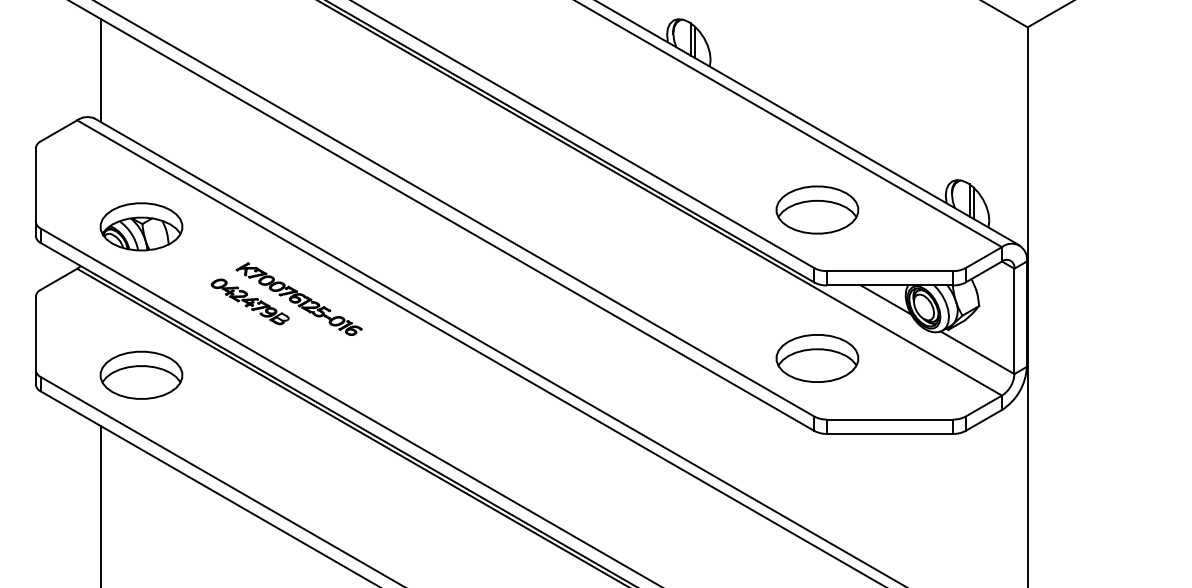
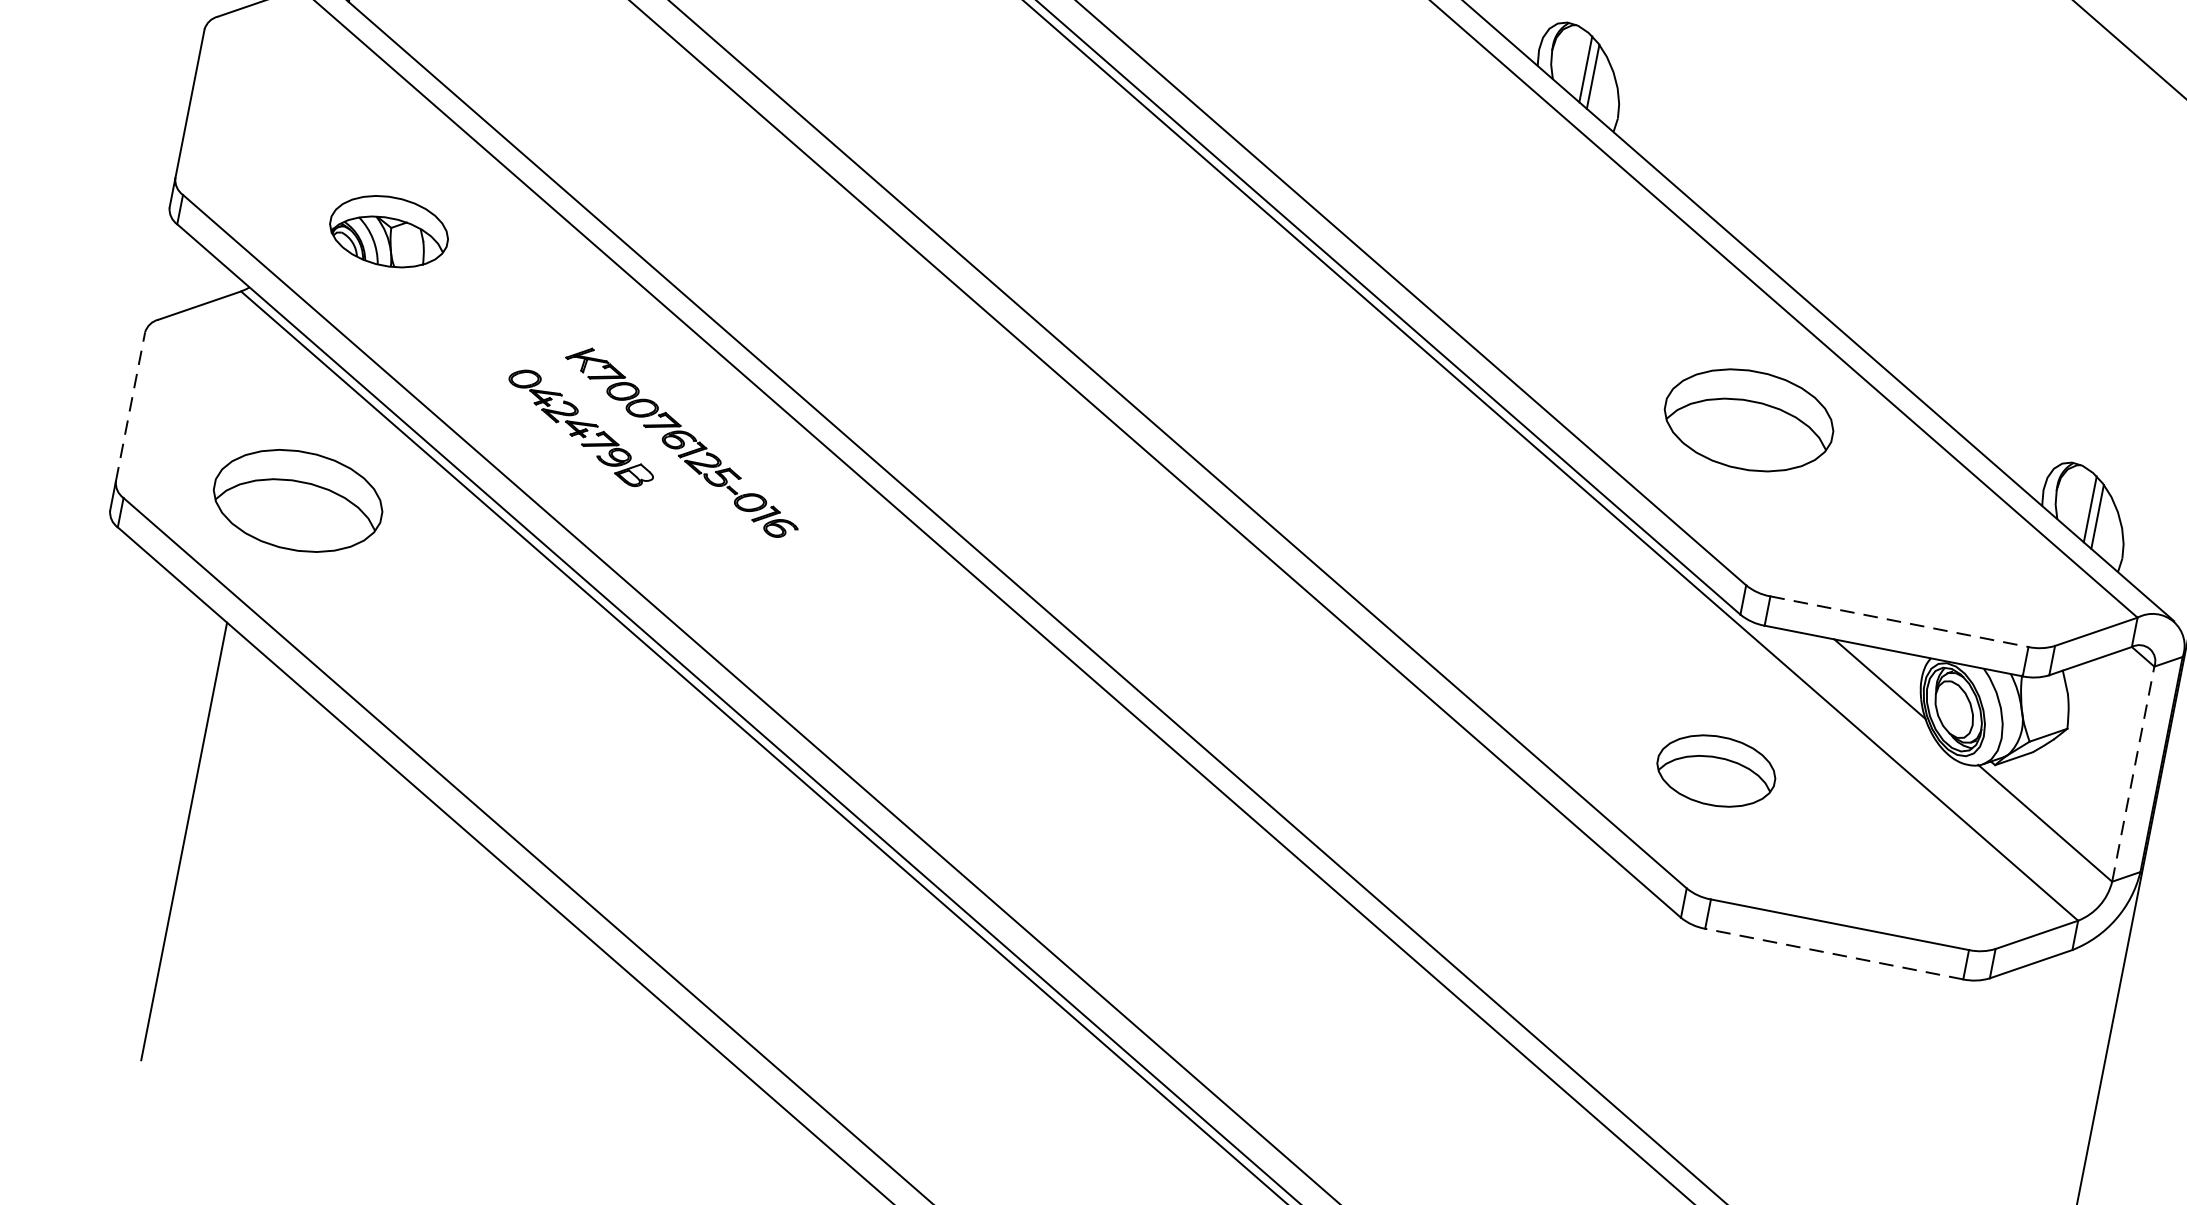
part: (817, 209) -> (1749, 419), moved
part: (141, 226) -> (389, 230), size x0.7
line: (890, 271) -> (1900, 622), solid -> dashed
line: (1014, 321) -> (2133, 774), solid -> dashed
line: (35, 332) -> (130, 404), solid -> dashed
part: (817, 358) -> (1716, 771), size x0.7
part: (141, 374) -> (298, 499), moved
line: (889, 433) -> (1833, 953), solid -> dashed

